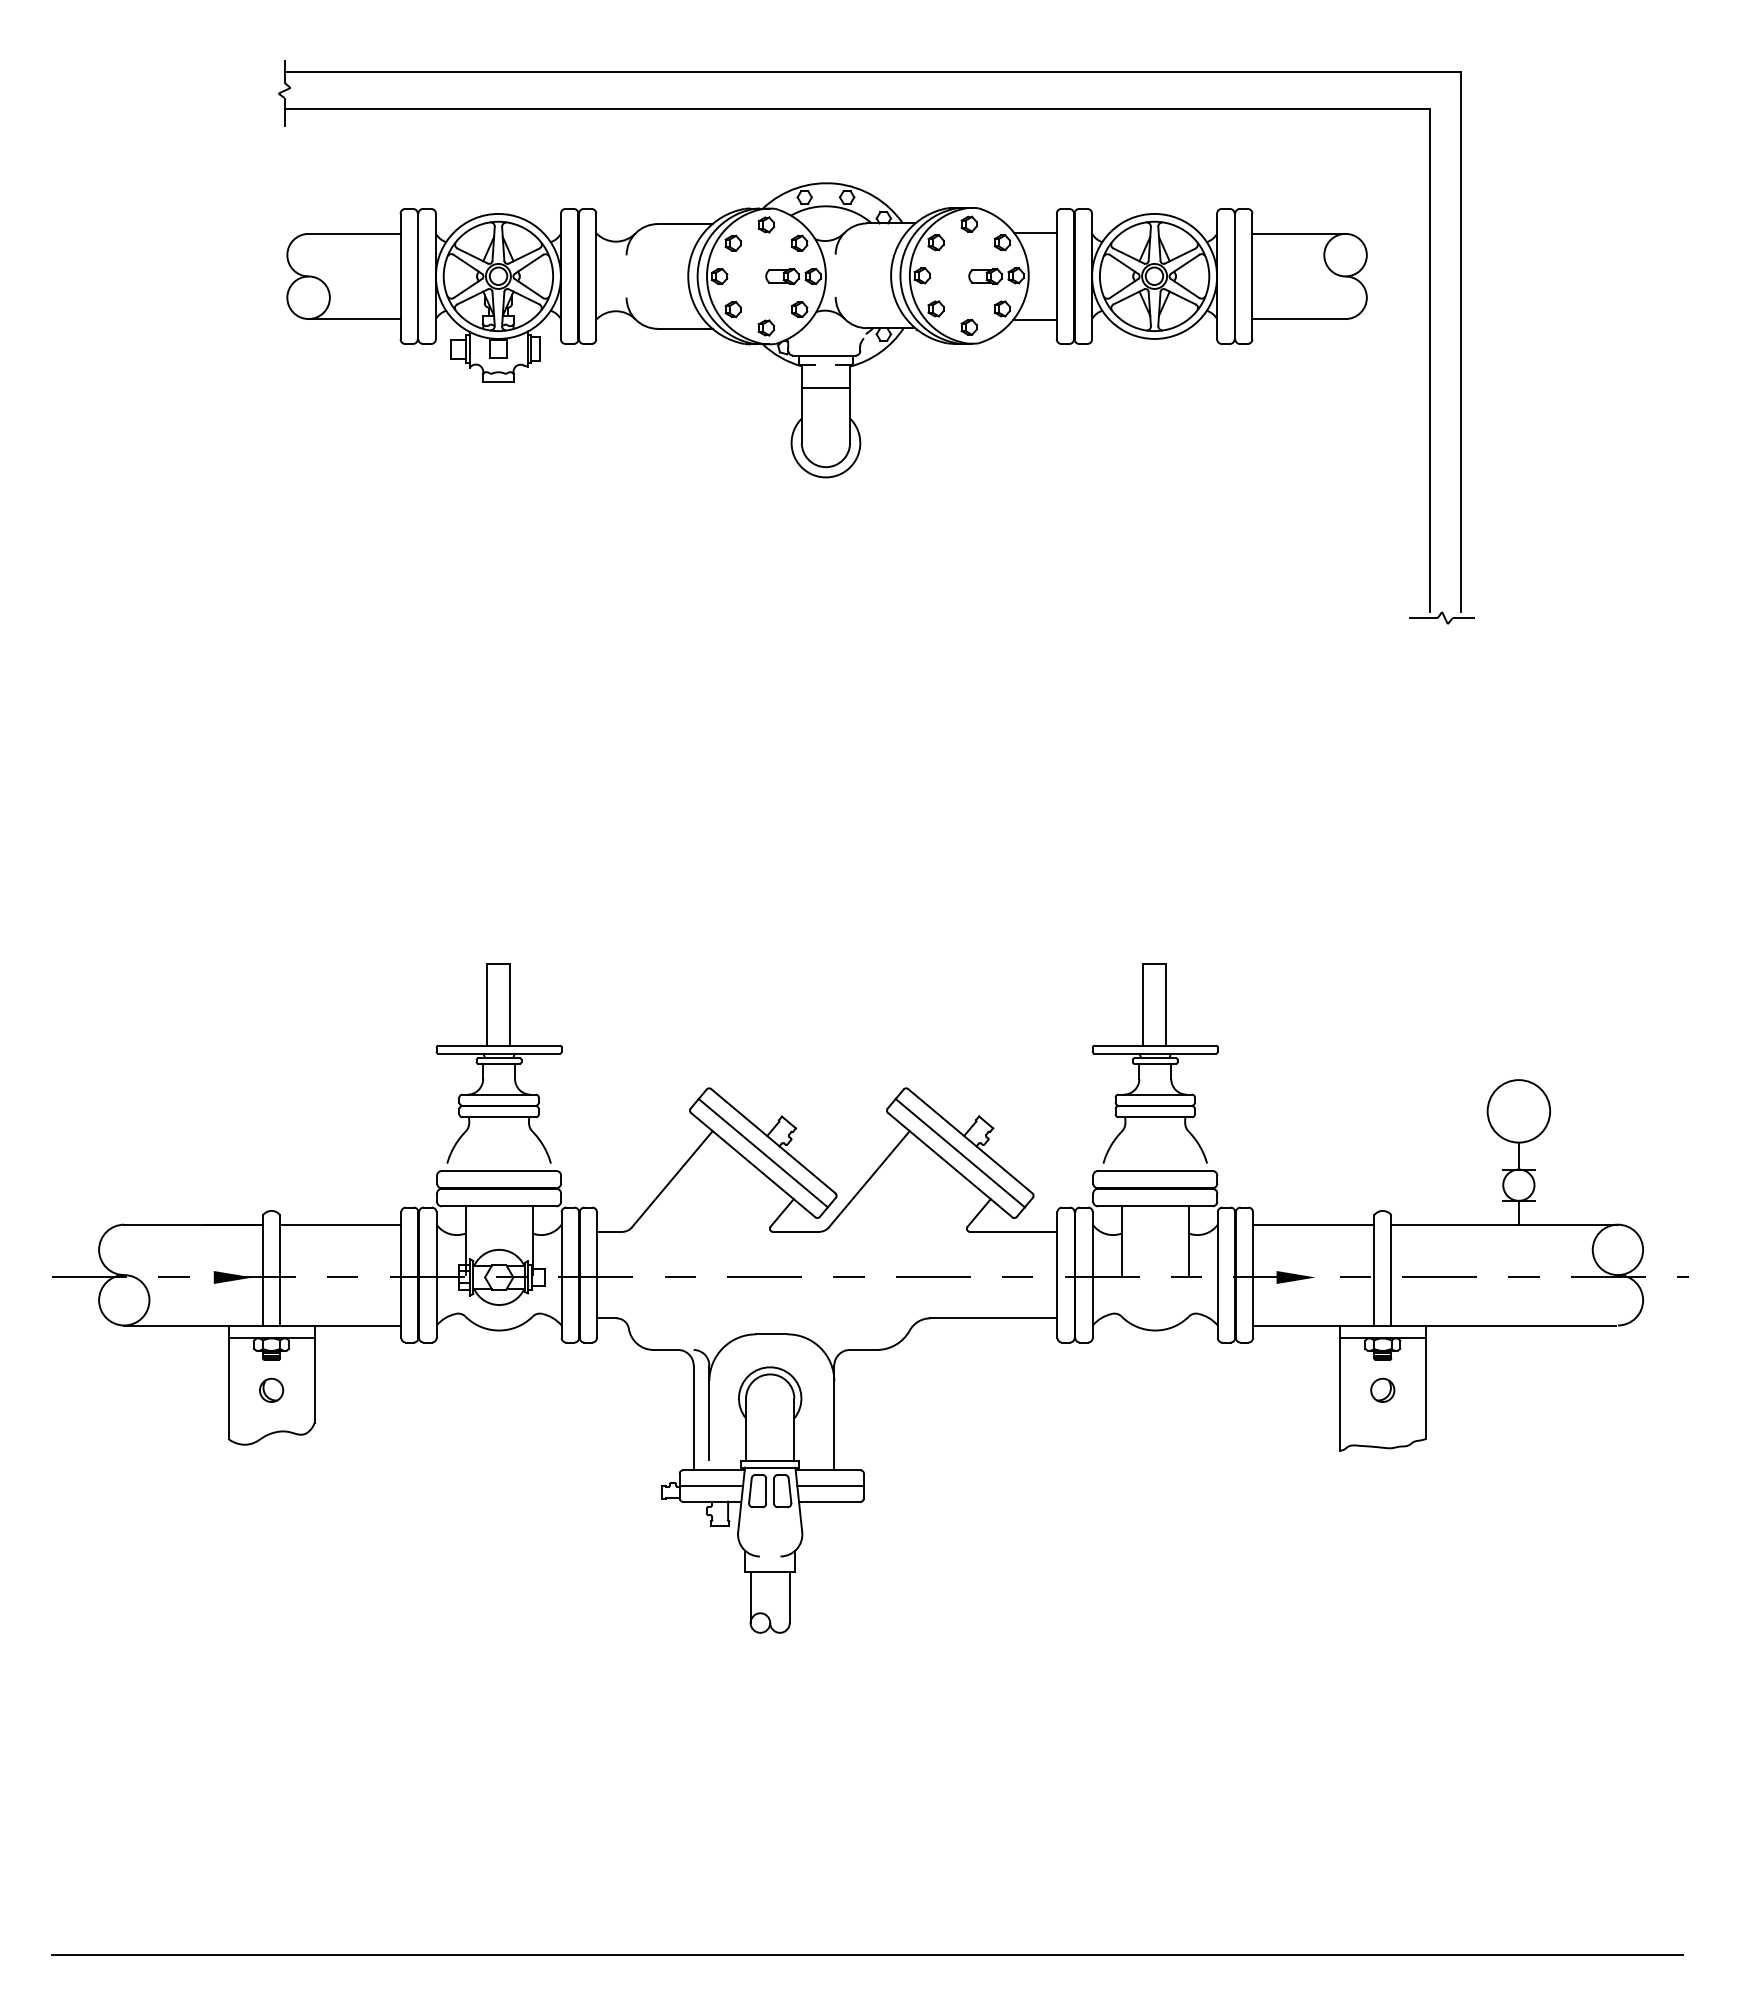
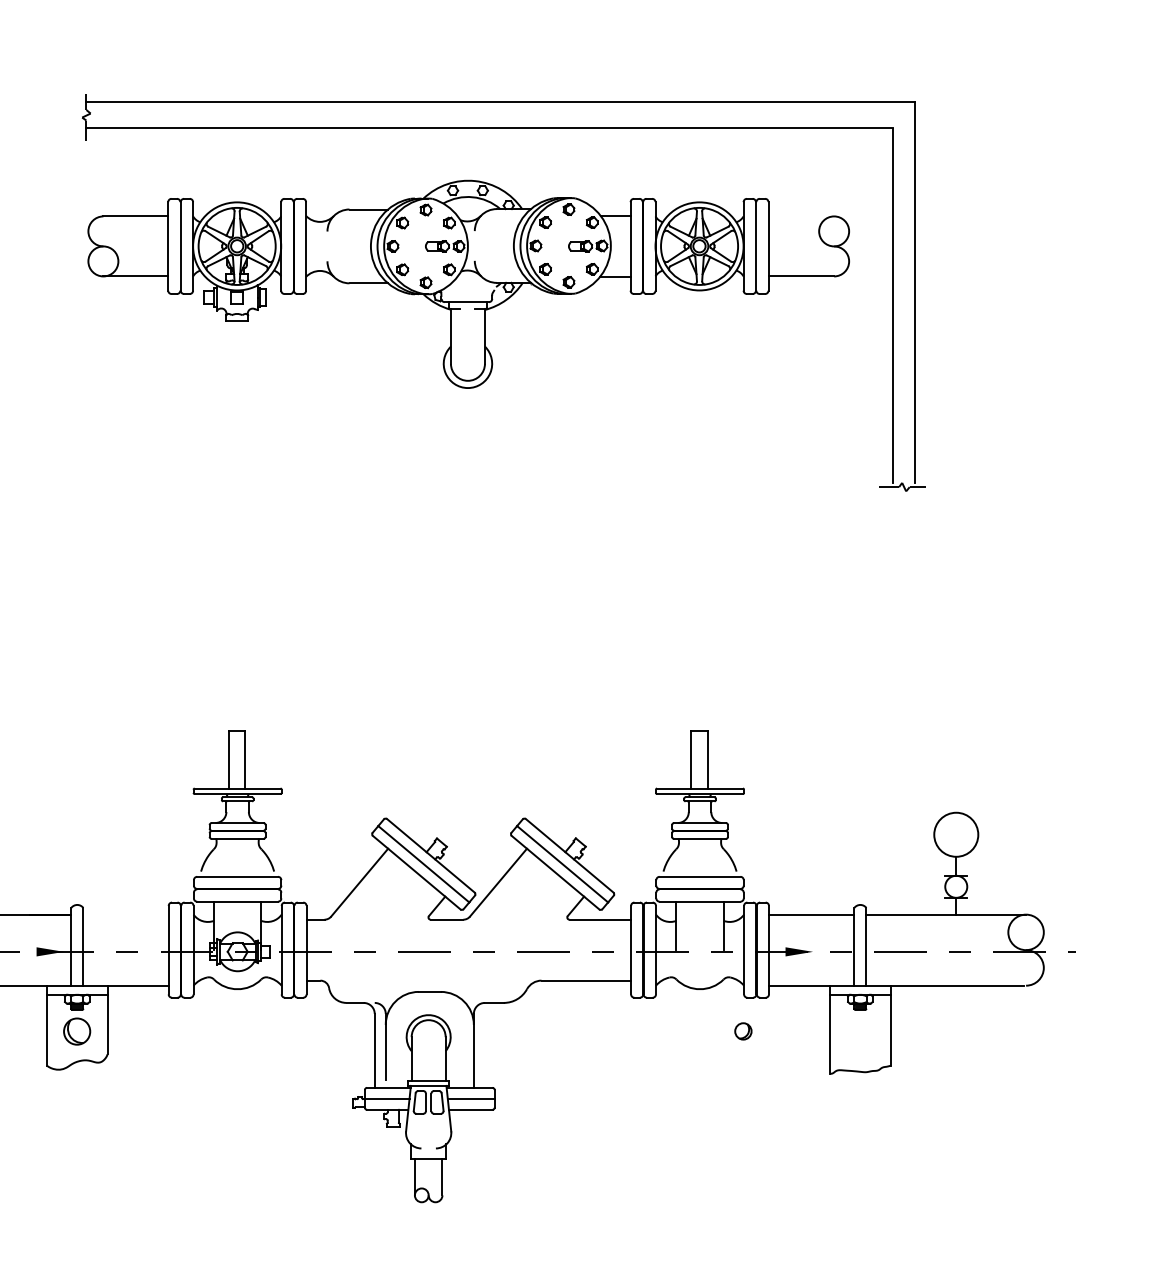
line: (1298, 233) -> (800, 216), removed
line: (825, 388) -> (467, 325), removed
line: (340, 1224) -> (125, 914), removed
part: (271, 1389) -> (77, 1030), size x1.6
part: (1382, 1389) -> (743, 1030), moved

